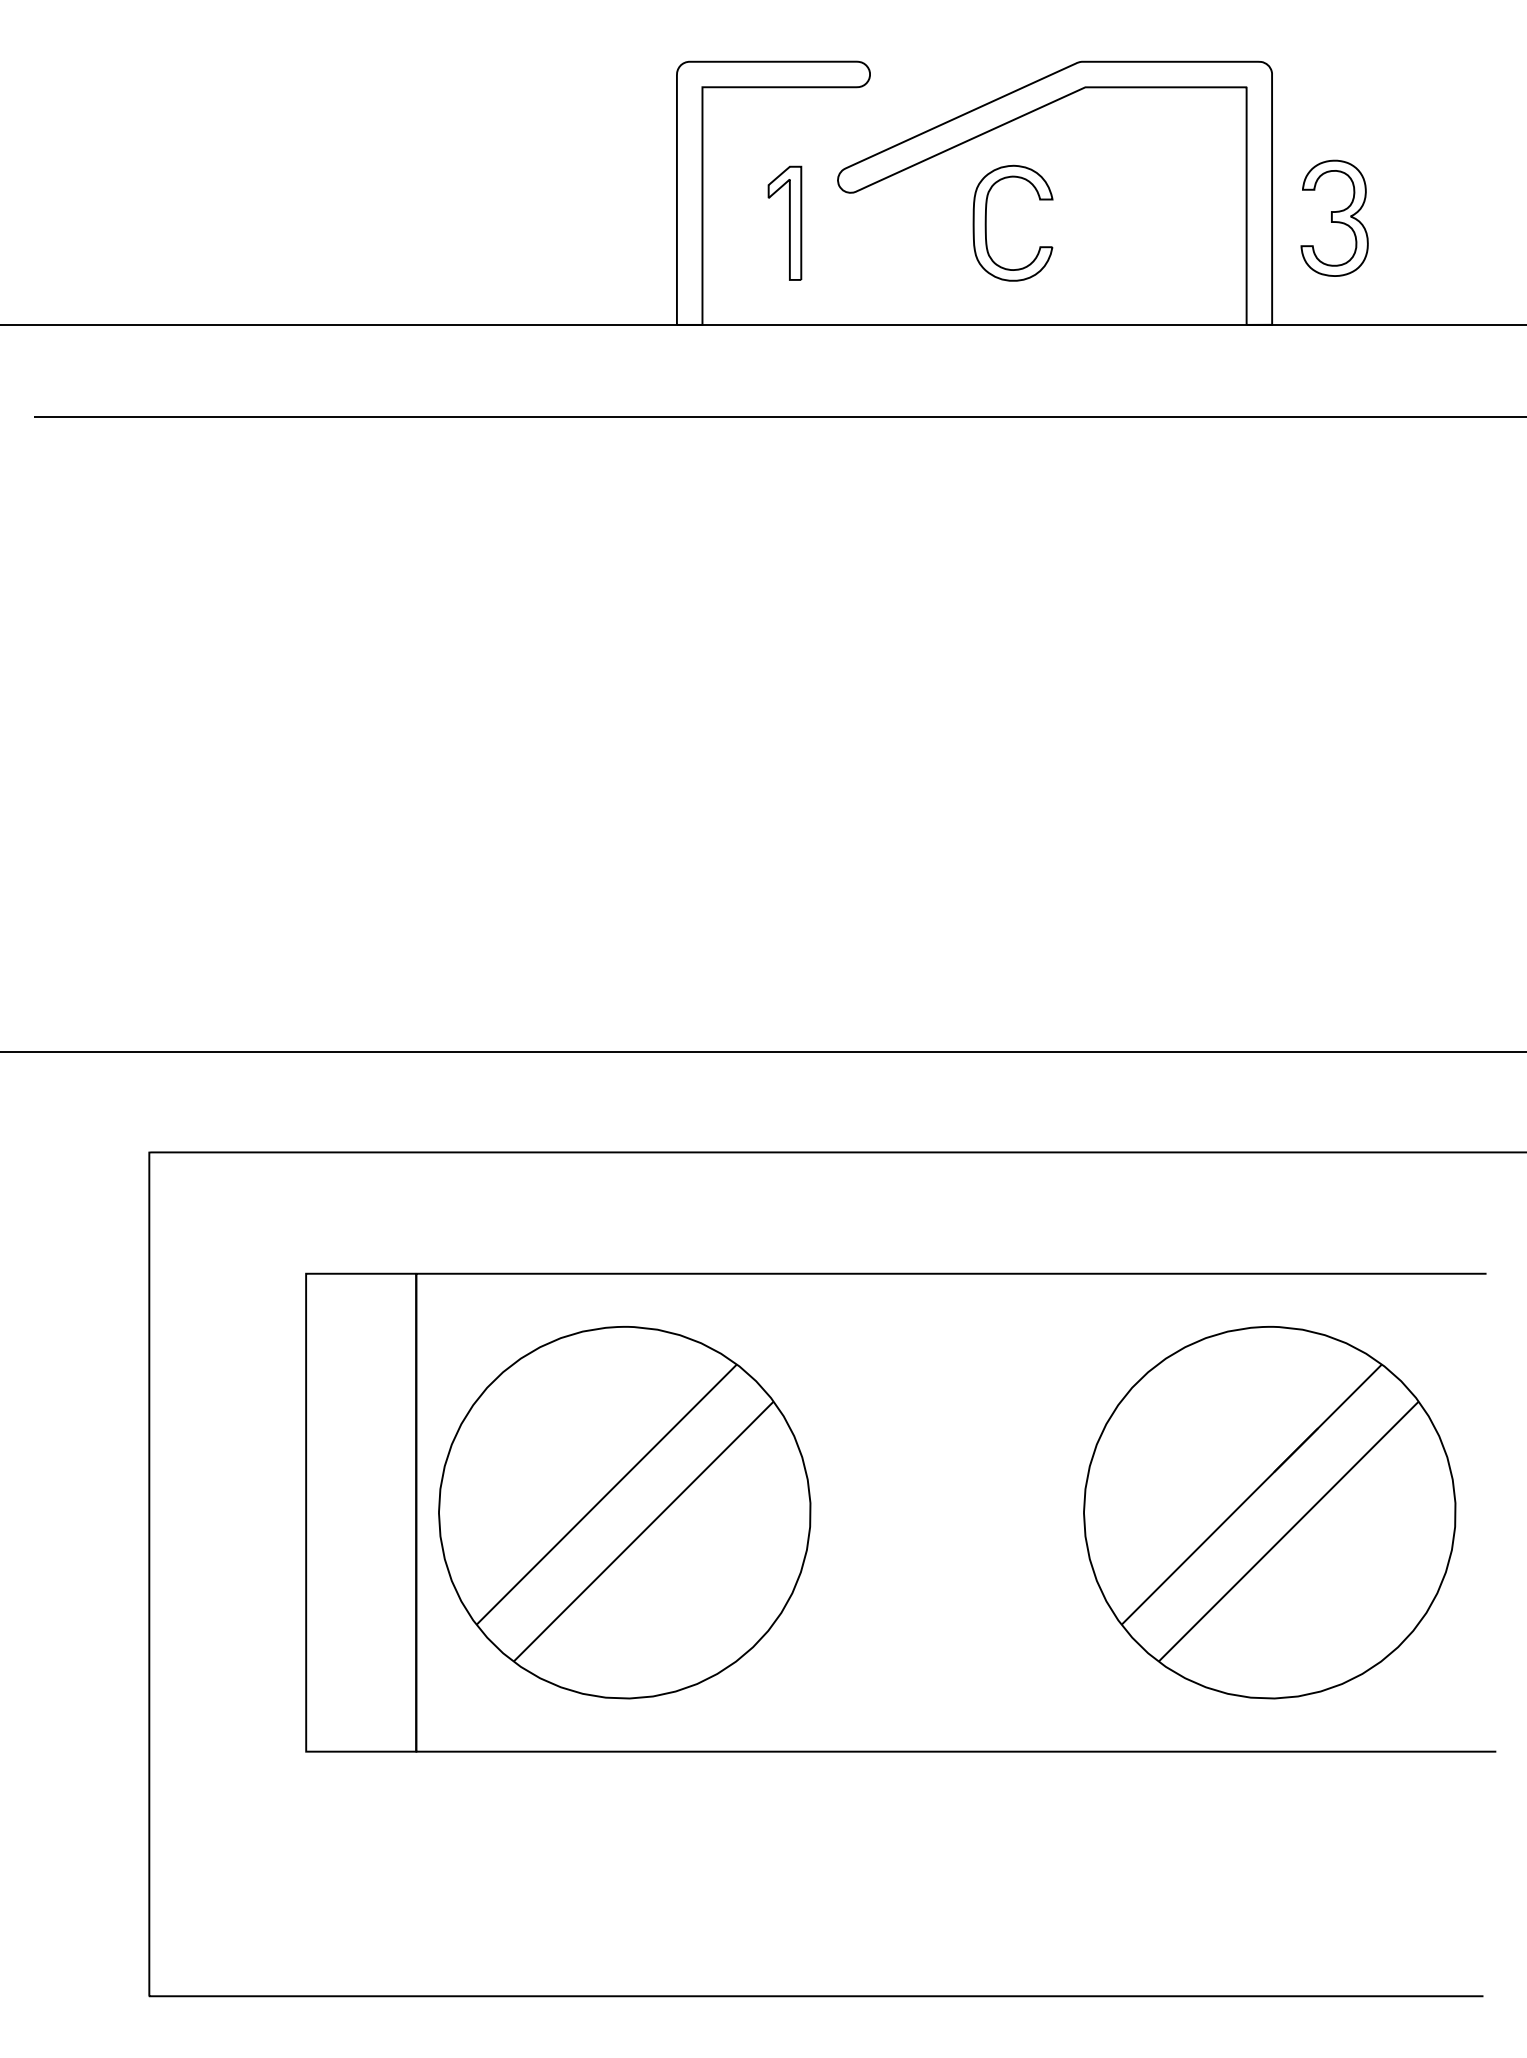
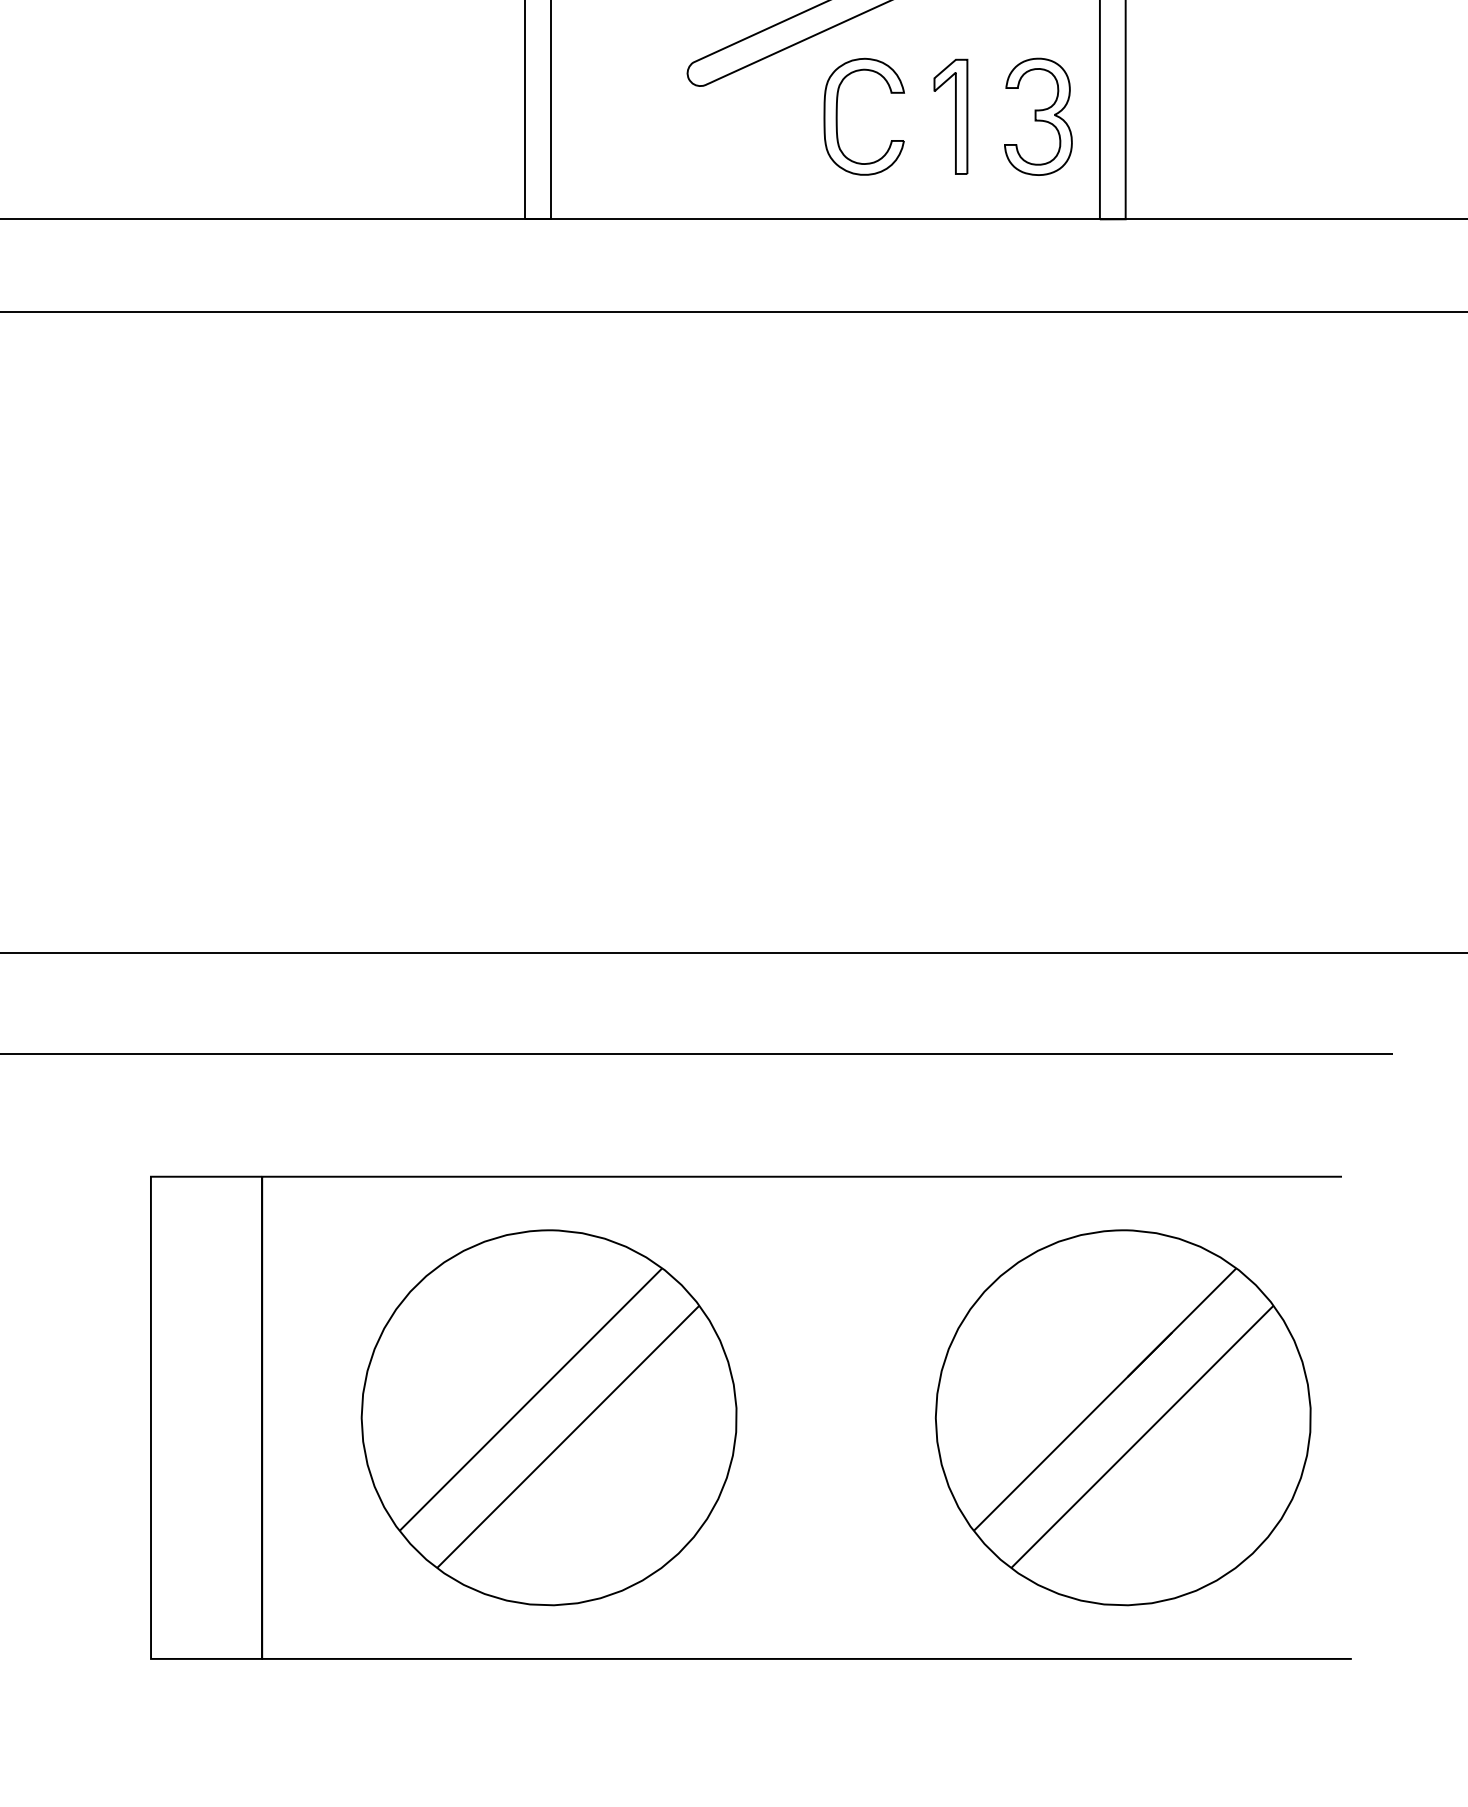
part: (1334, 217) -> (1038, 116), moved
part: (784, 222) -> (950, 116), moved
part: (624, 1512) -> (548, 1417), moved

